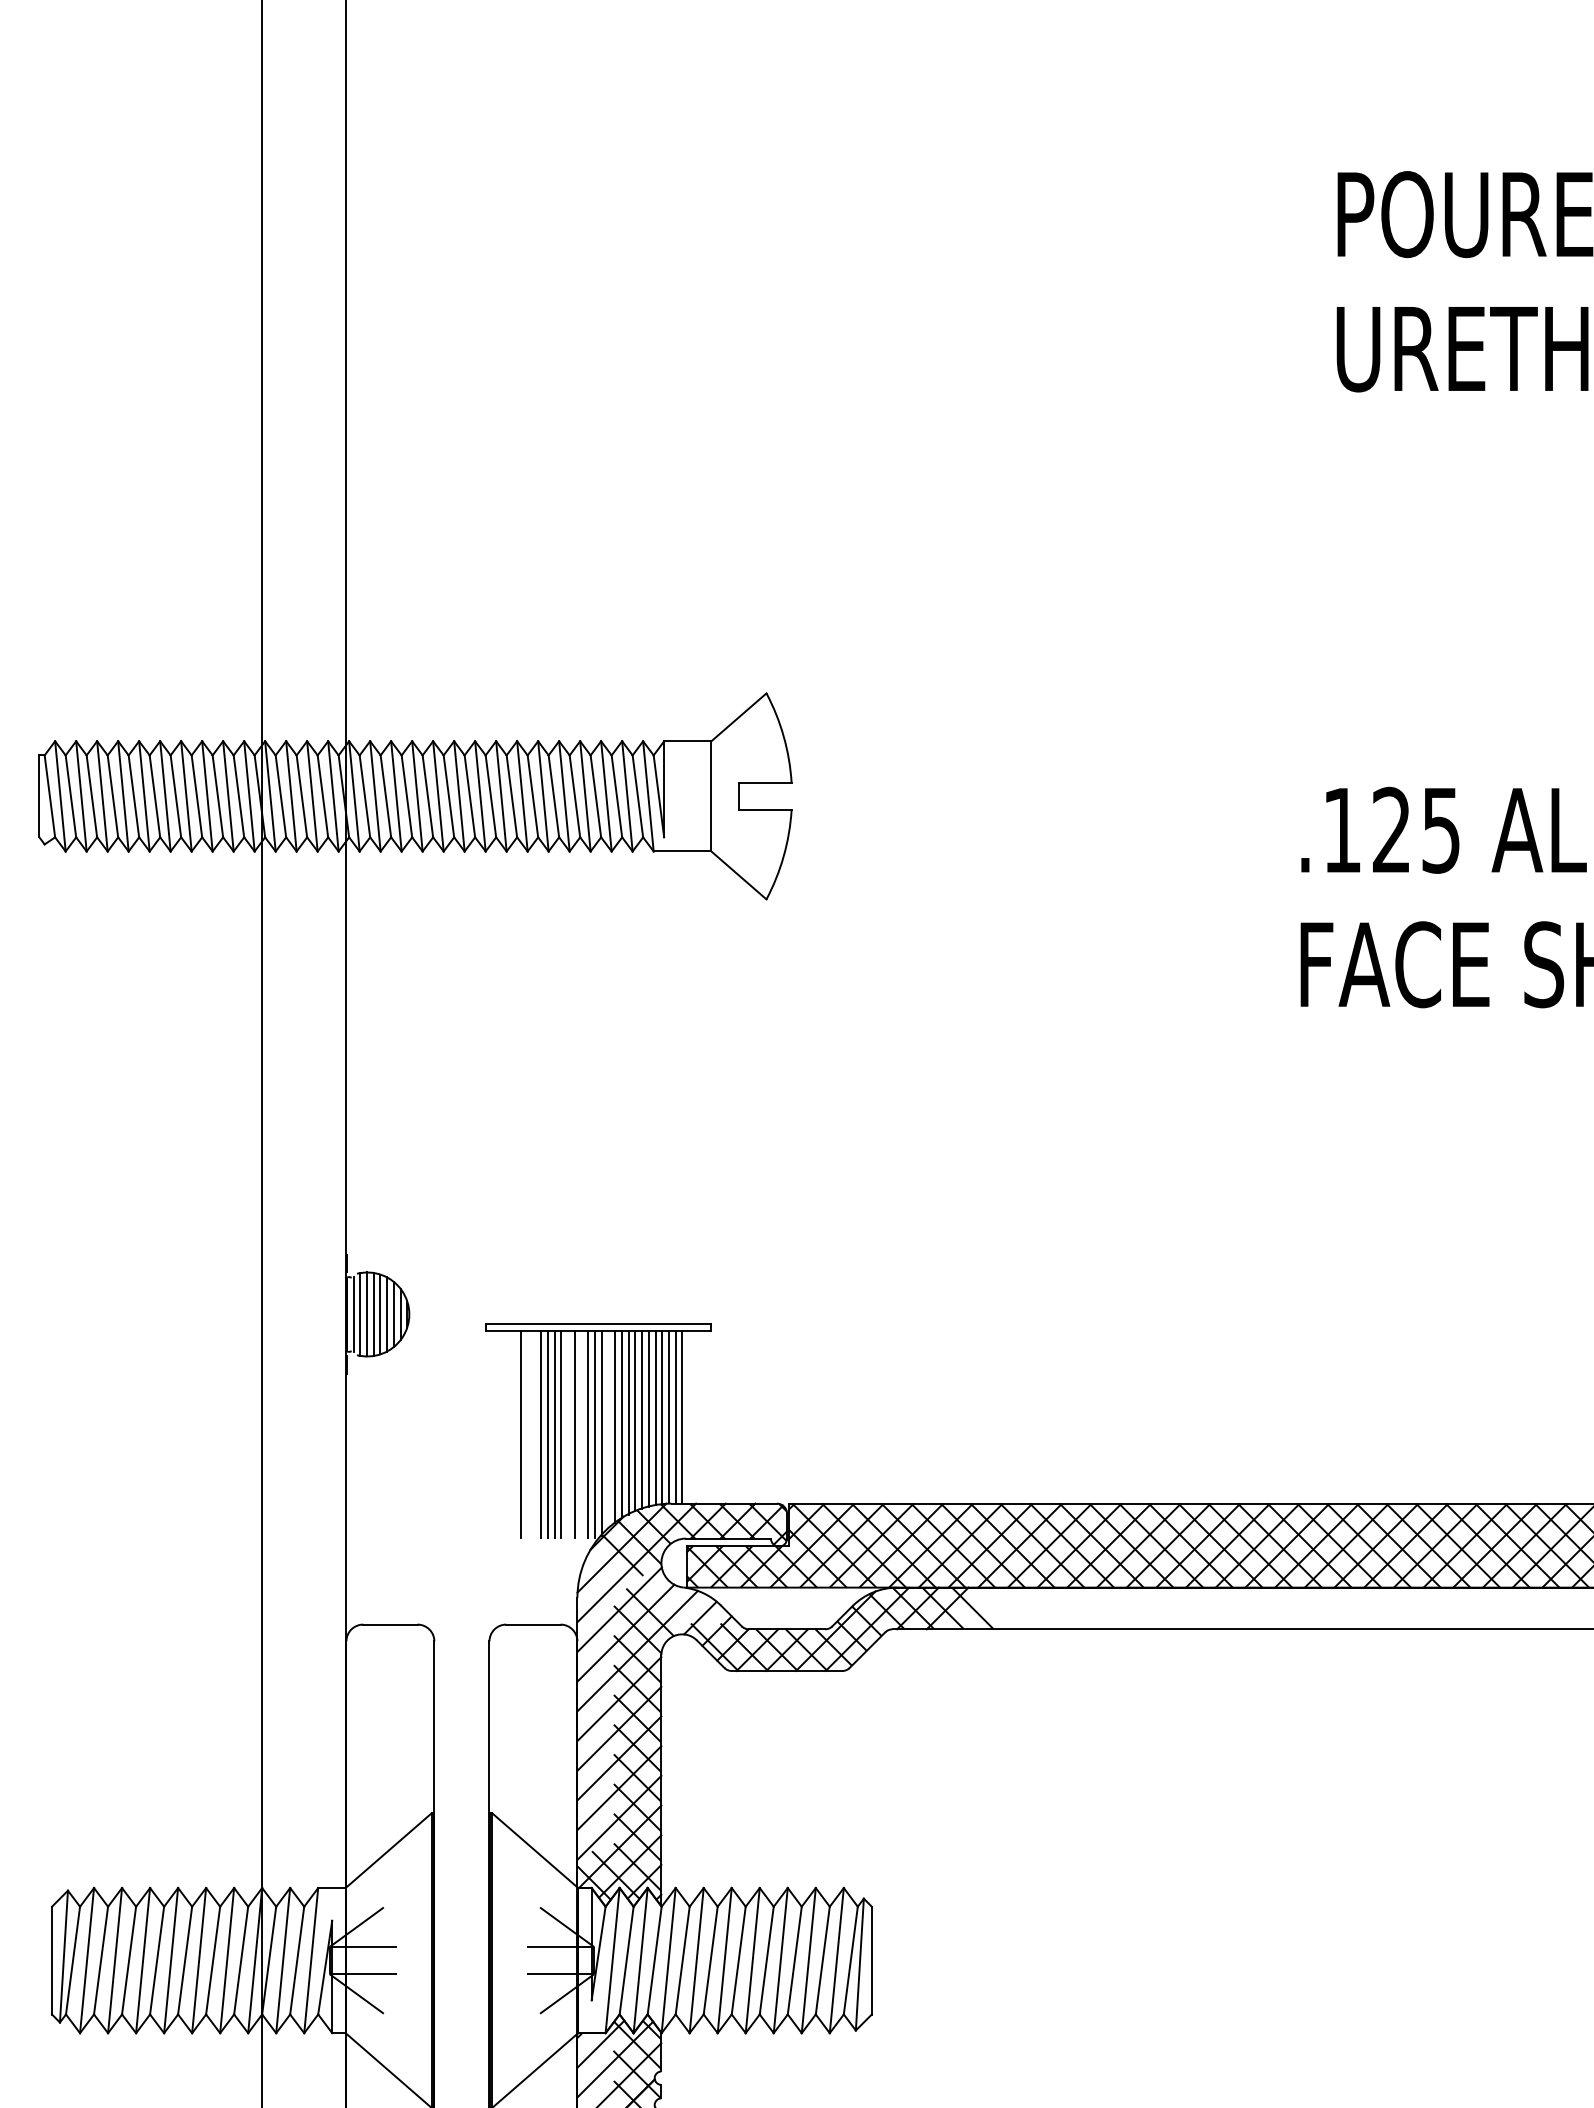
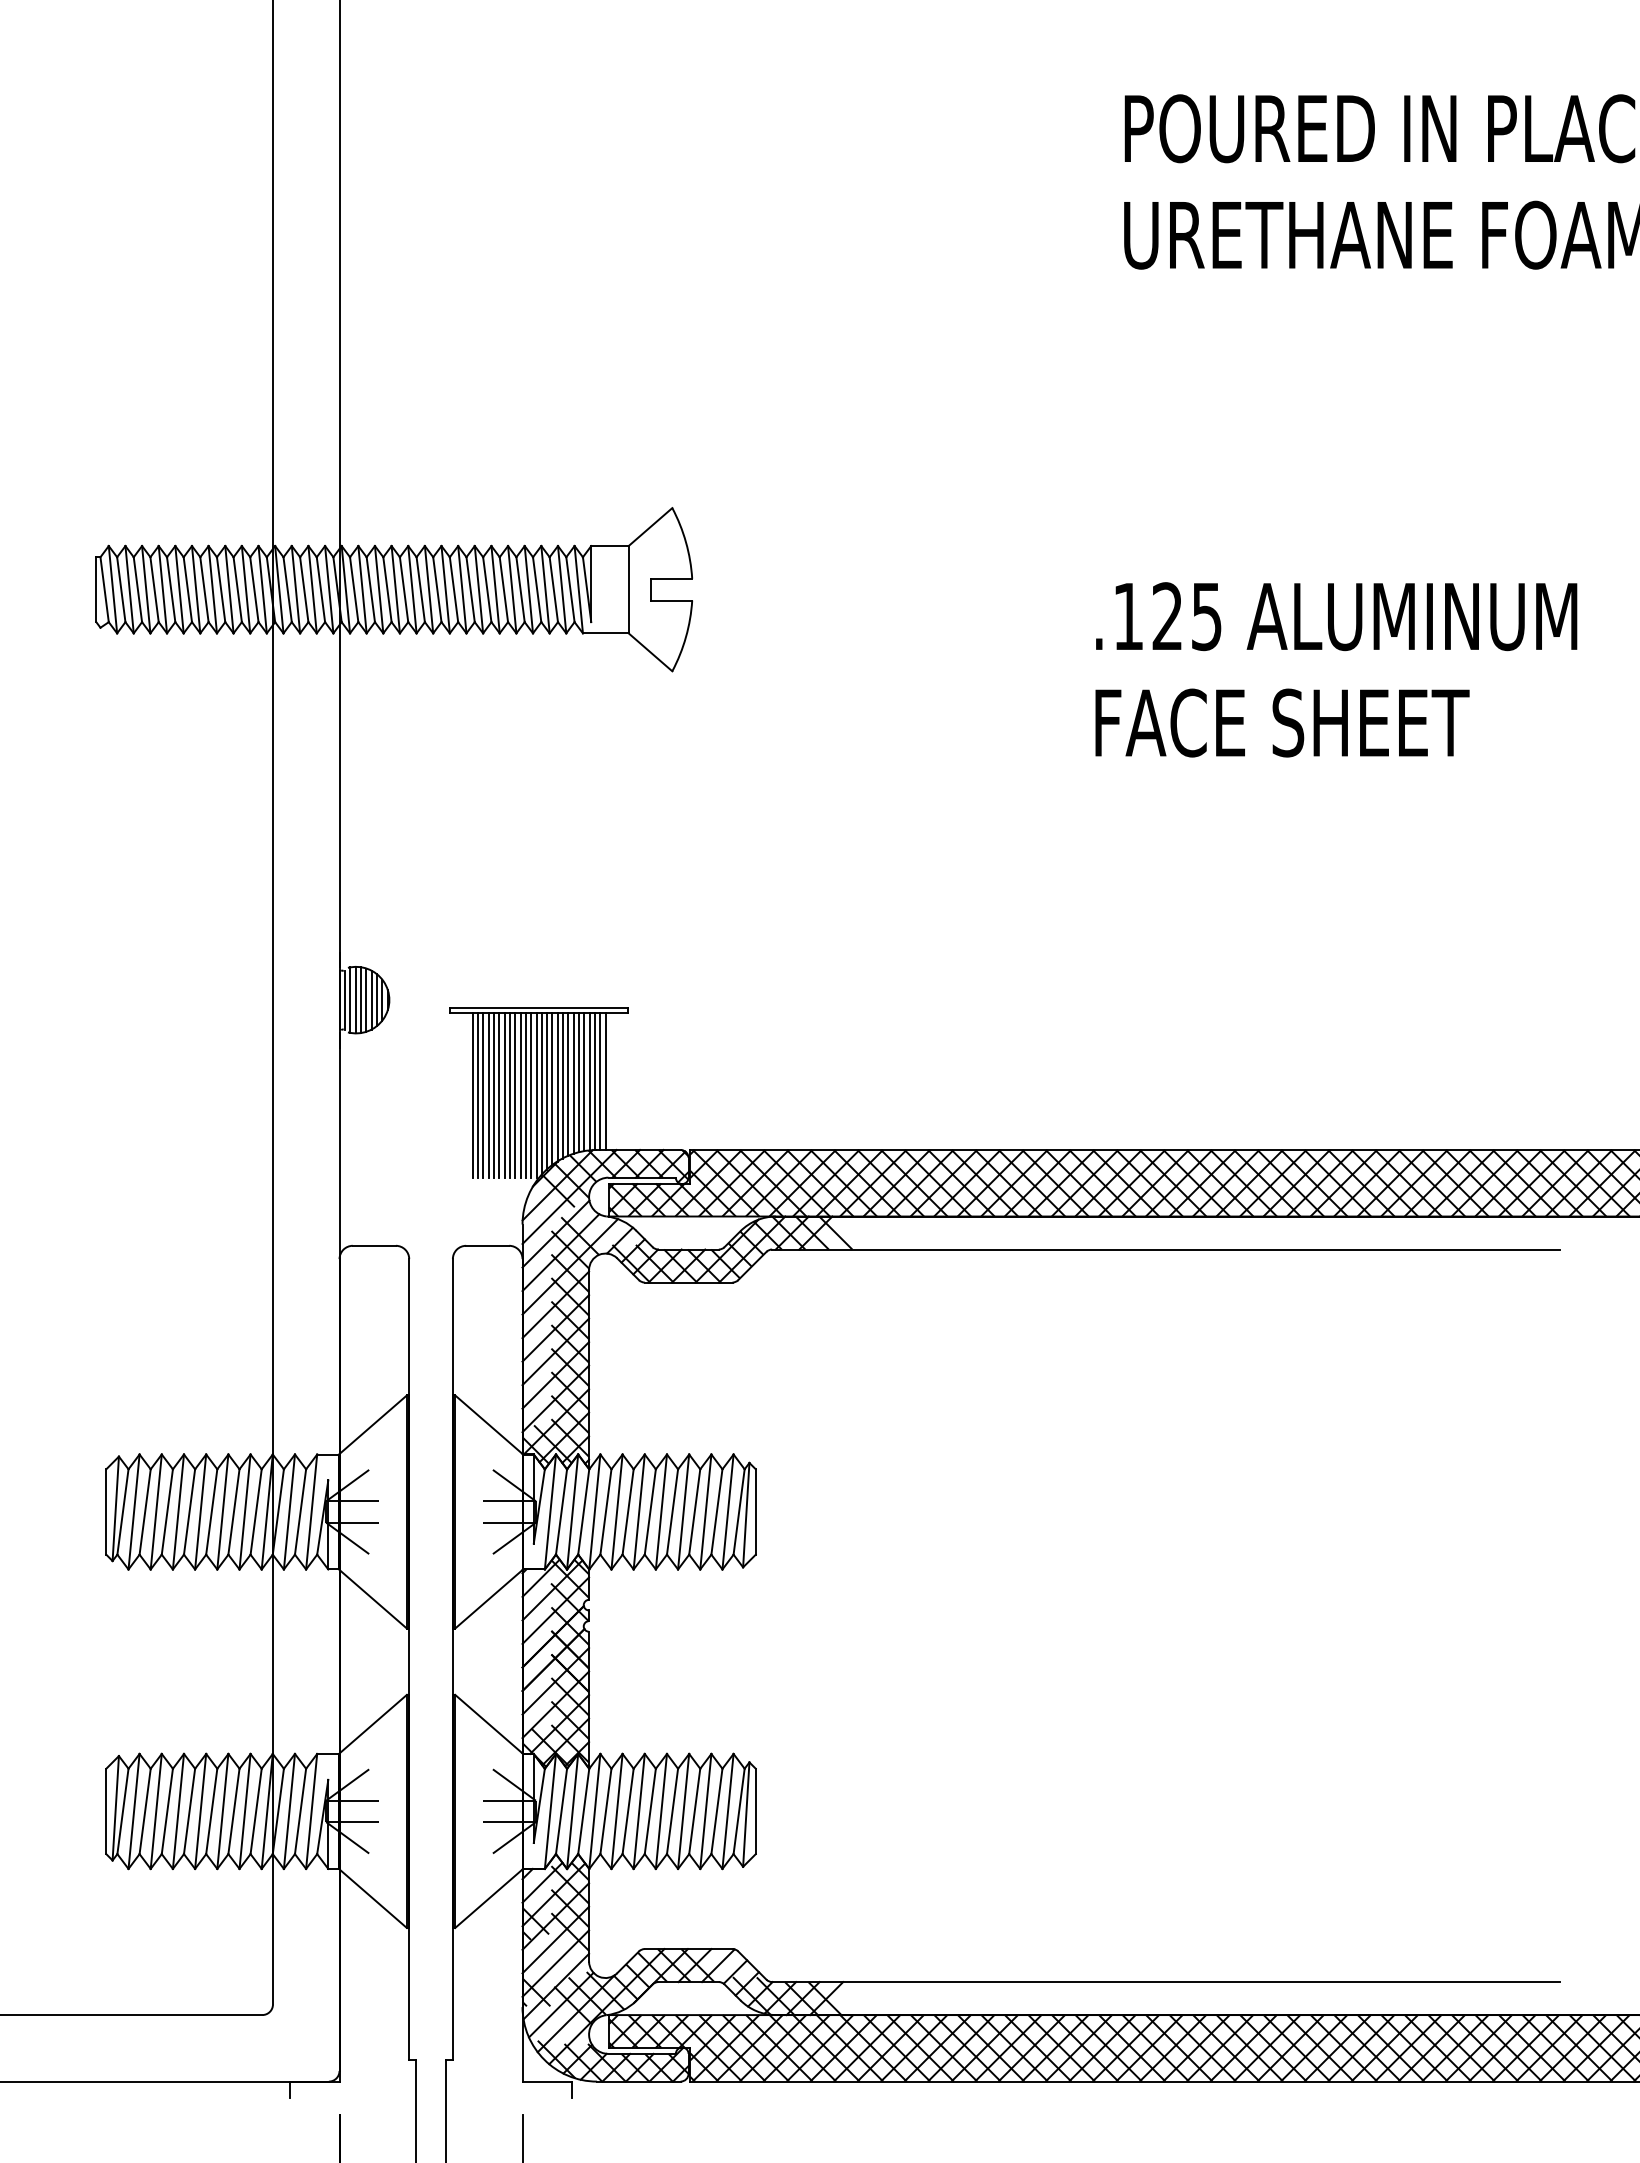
line: (608, 1429) -> (547, 1091), added
line: (514, 1433) -> (472, 1094), added
line: (528, 1433) -> (483, 1094), added
line: (534, 1433) -> (488, 1094), added
line: (568, 1433) -> (515, 1094), added
line: (581, 1433) -> (525, 1094), added

